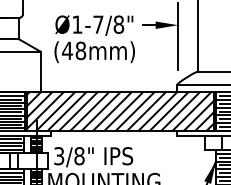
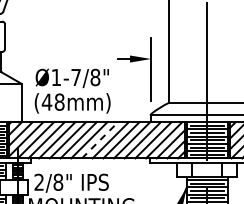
text: (94, 38) -> (72, 90), moved
line: (124, 111) -> (100, 140), solid -> dashed
text: (58, 156) -> (38, 182), 3/8" -> 2/8"

